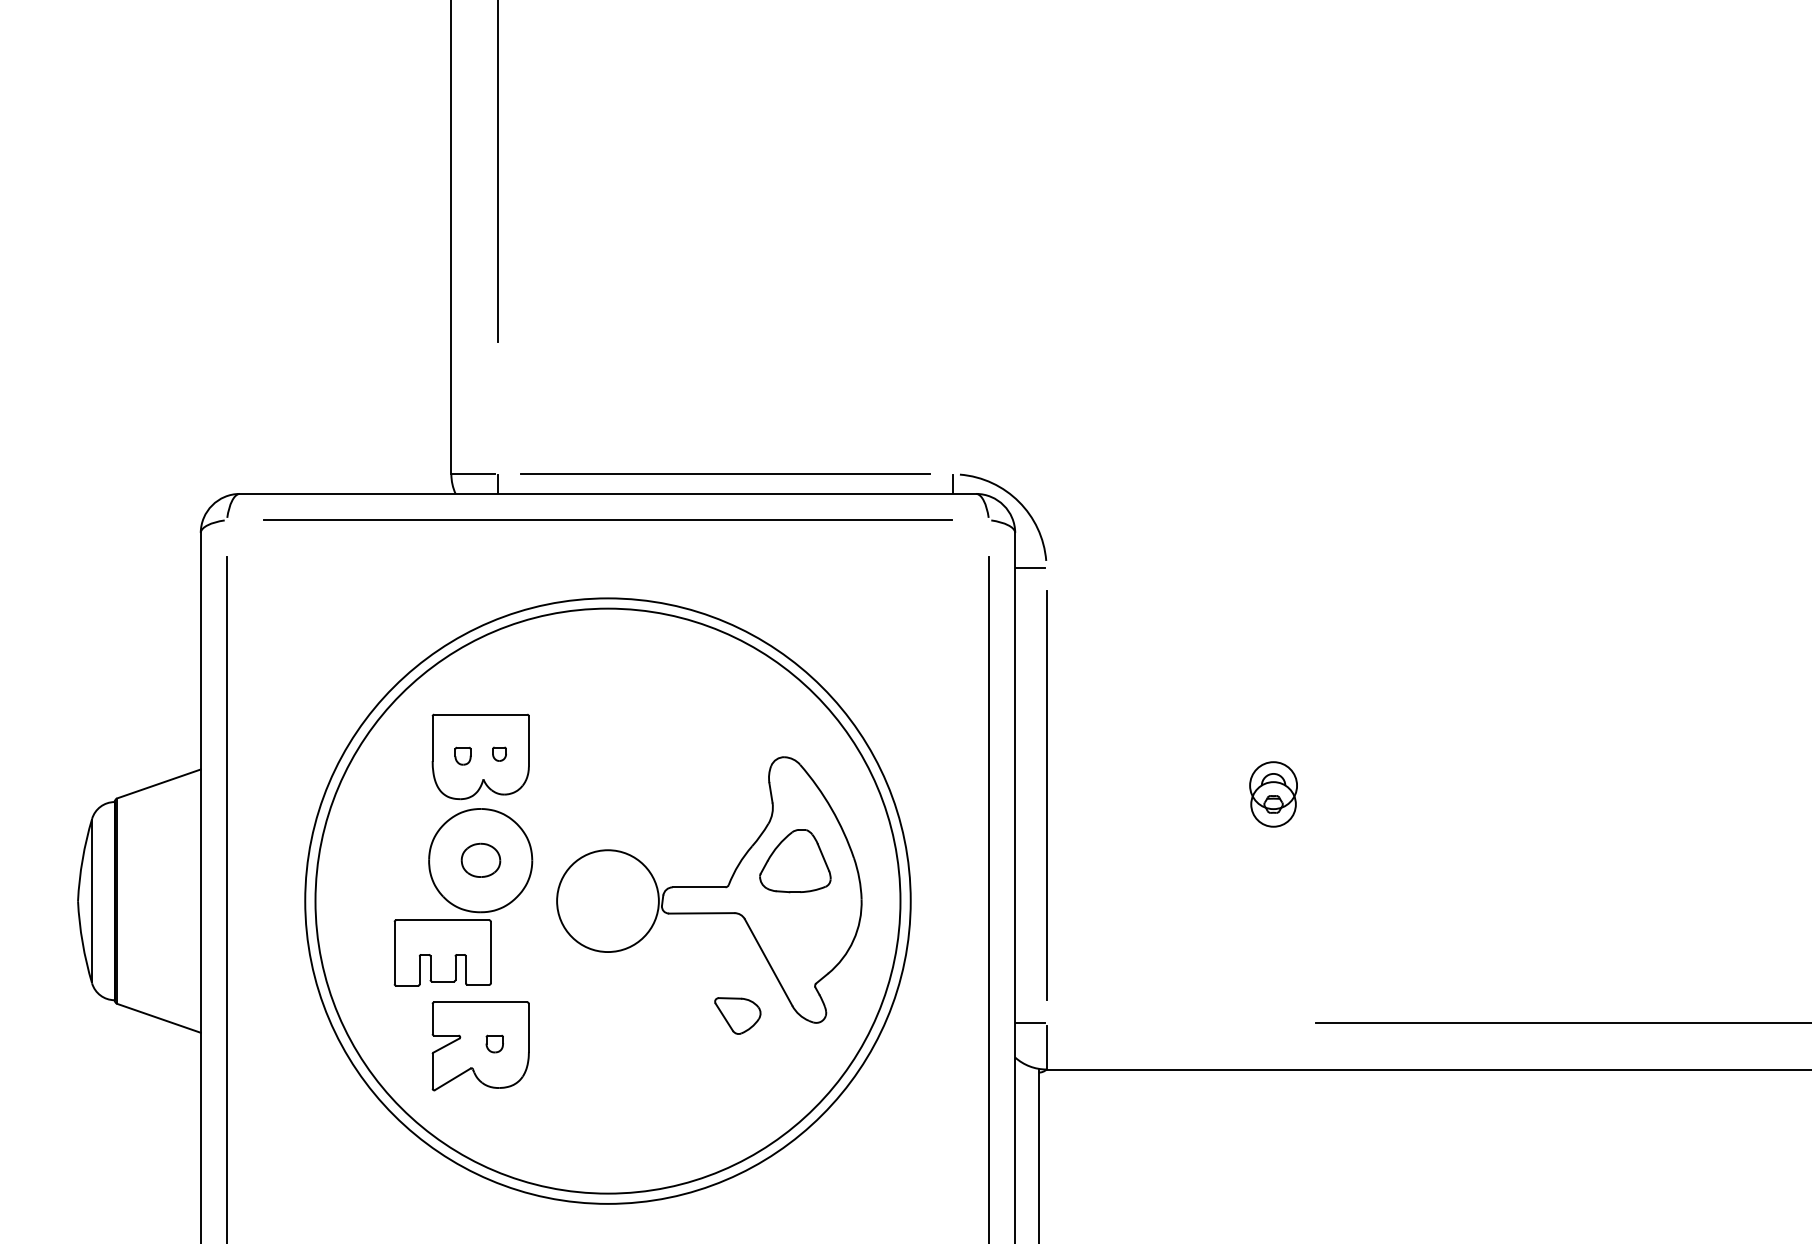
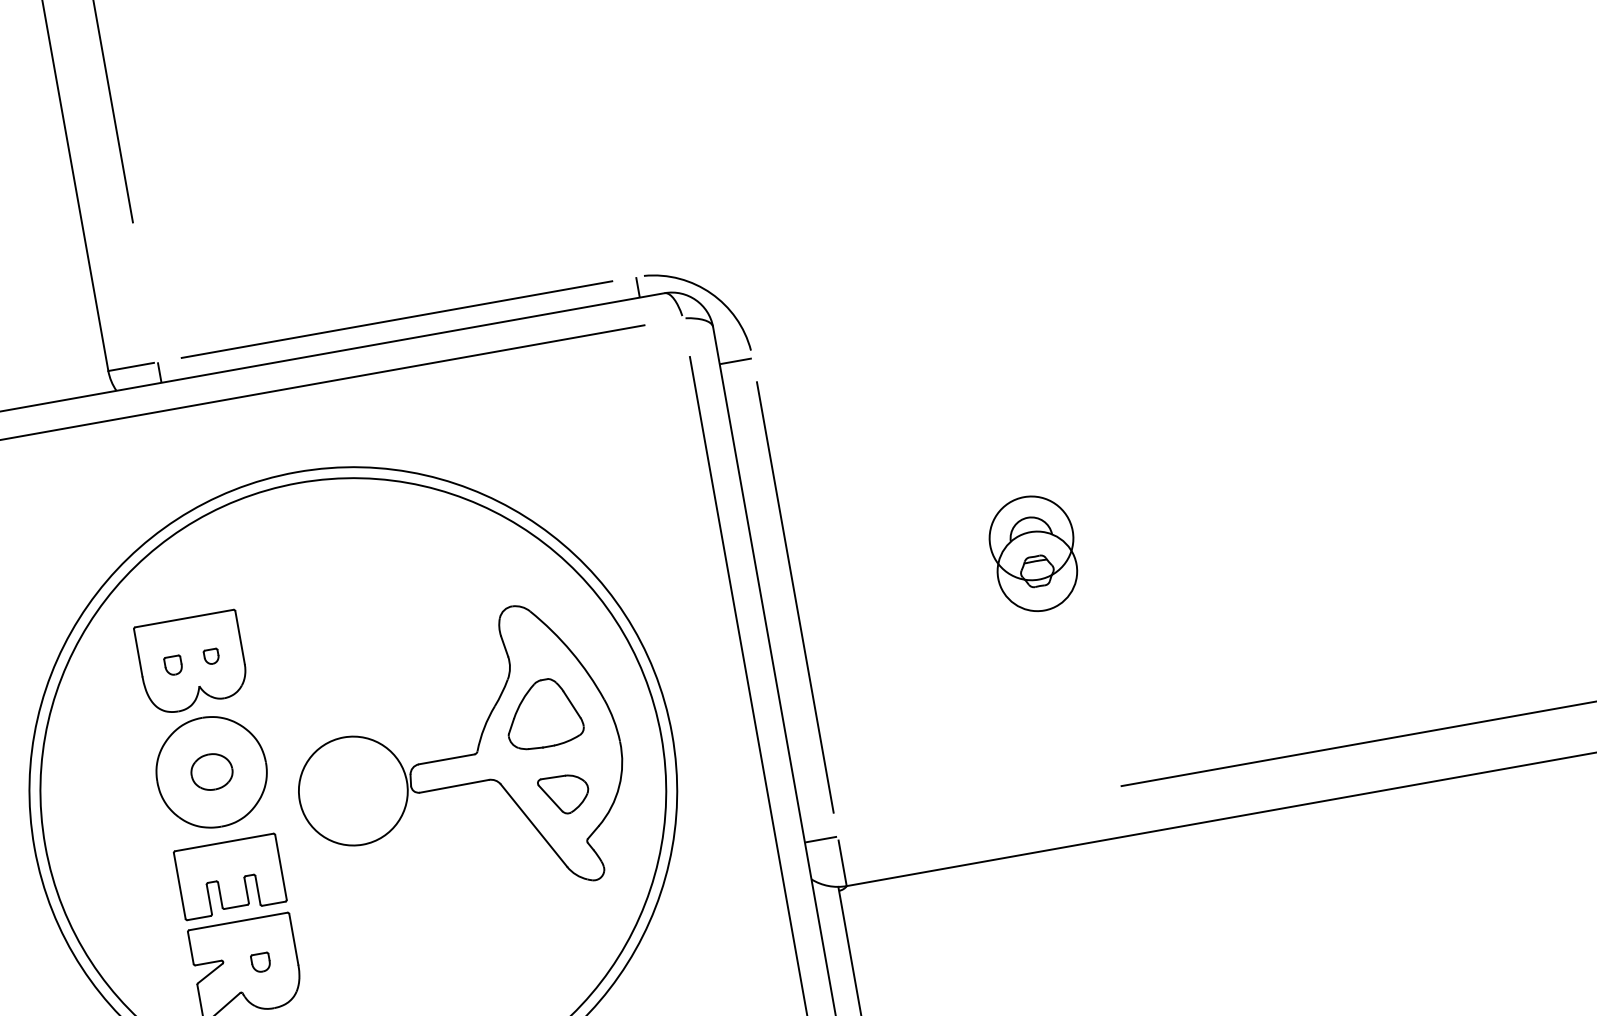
part: (1273, 794) -> (1034, 553), size x1.67
part: (442, 952) -> (230, 876), moved
part: (737, 1015) -> (564, 794), moved

